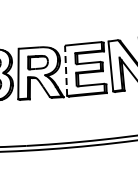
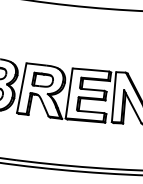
line: (66, 69) -> (69, 92), dashed -> solid

